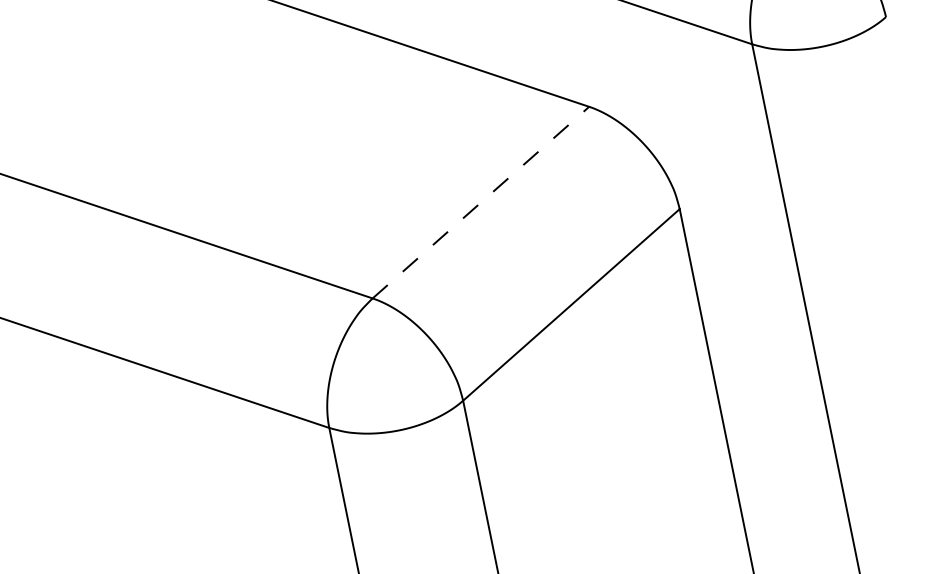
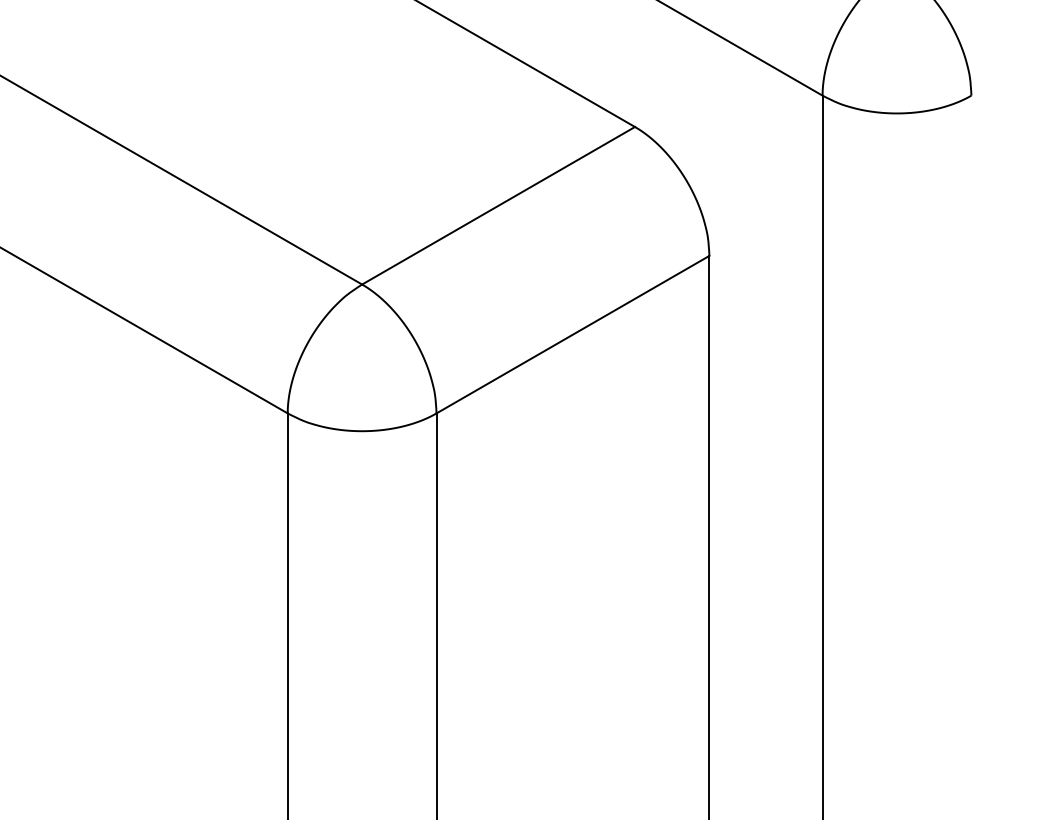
line: (480, 202) -> (498, 205), dashed -> solid

